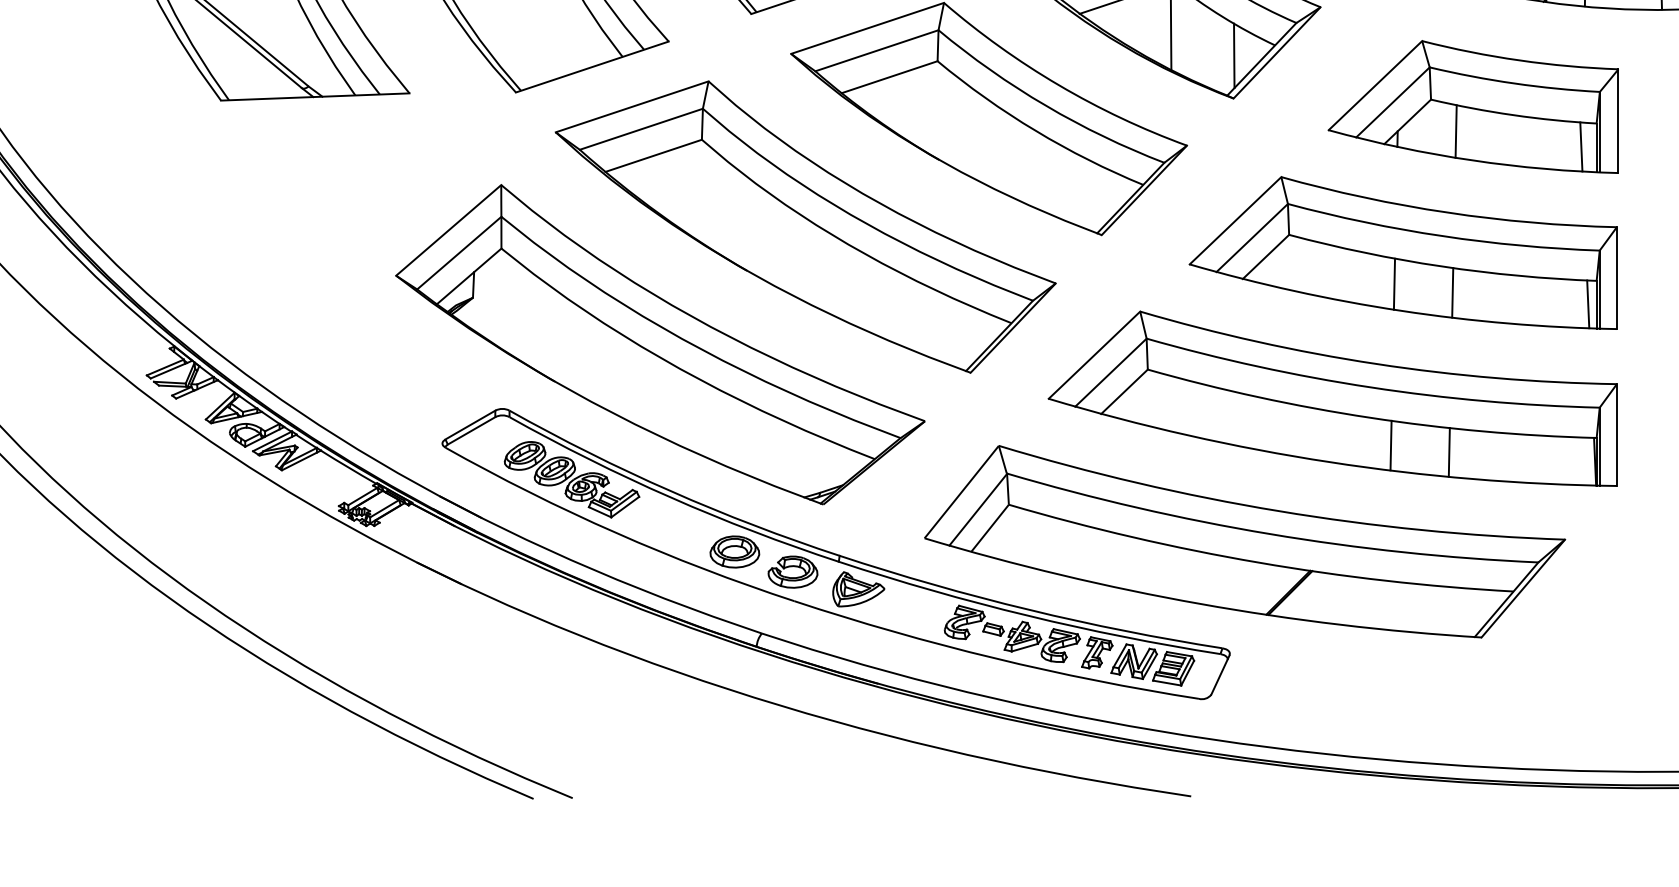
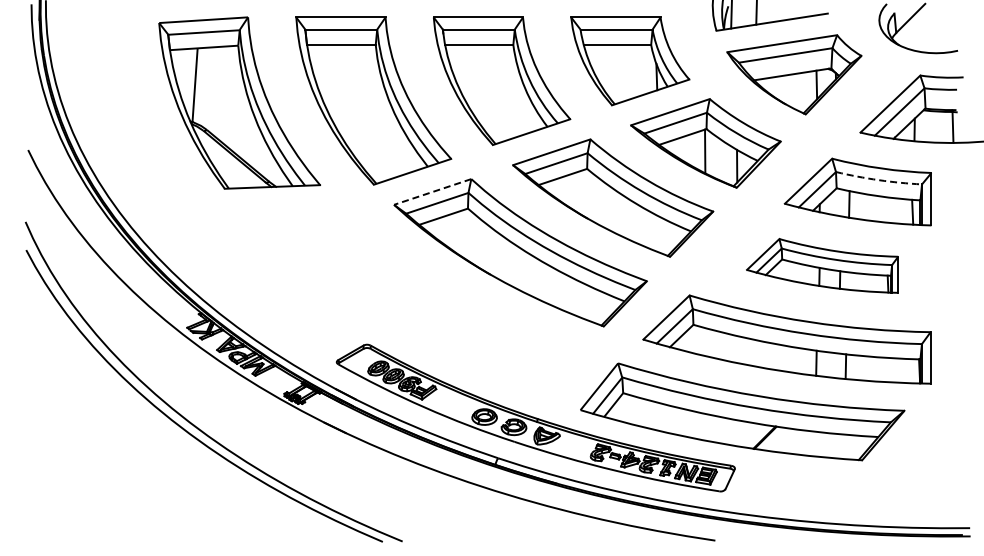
arc: (1513, 84) -> (878, 180), solid -> dashed
line: (631, 105) -> (432, 191), solid -> dashed
part: (1403, 252) -> (822, 265), size x0.7
part: (659, 343) -> (446, 311), removed

